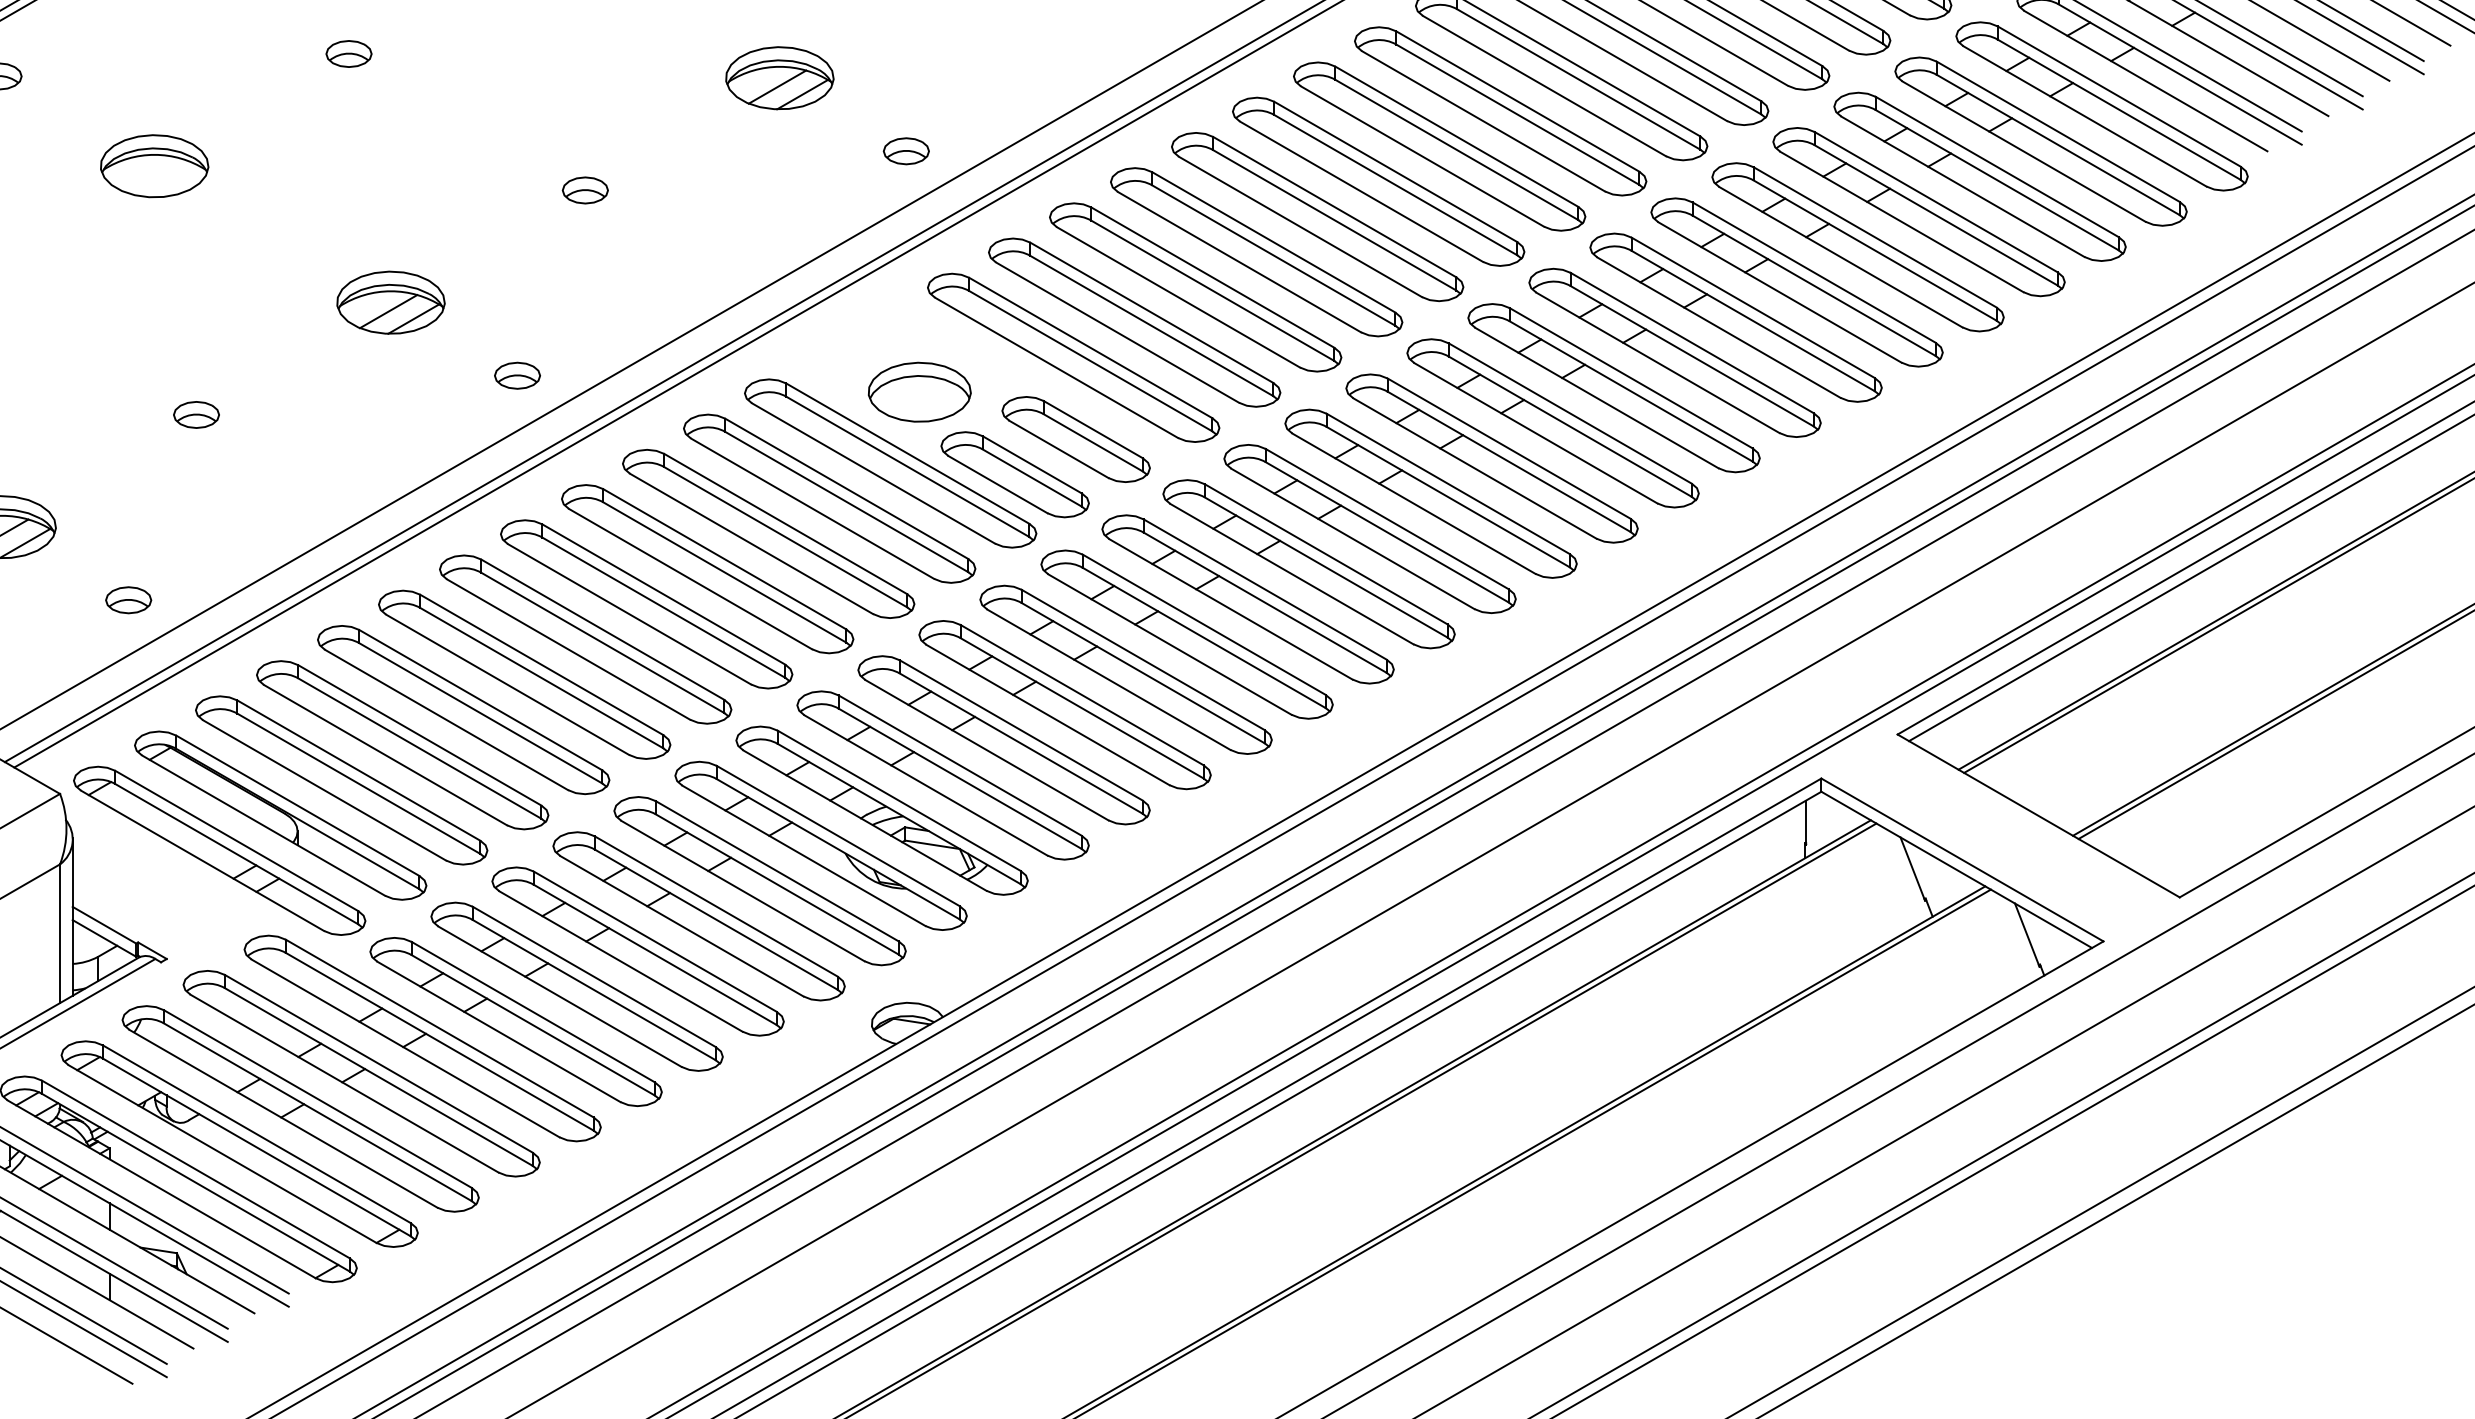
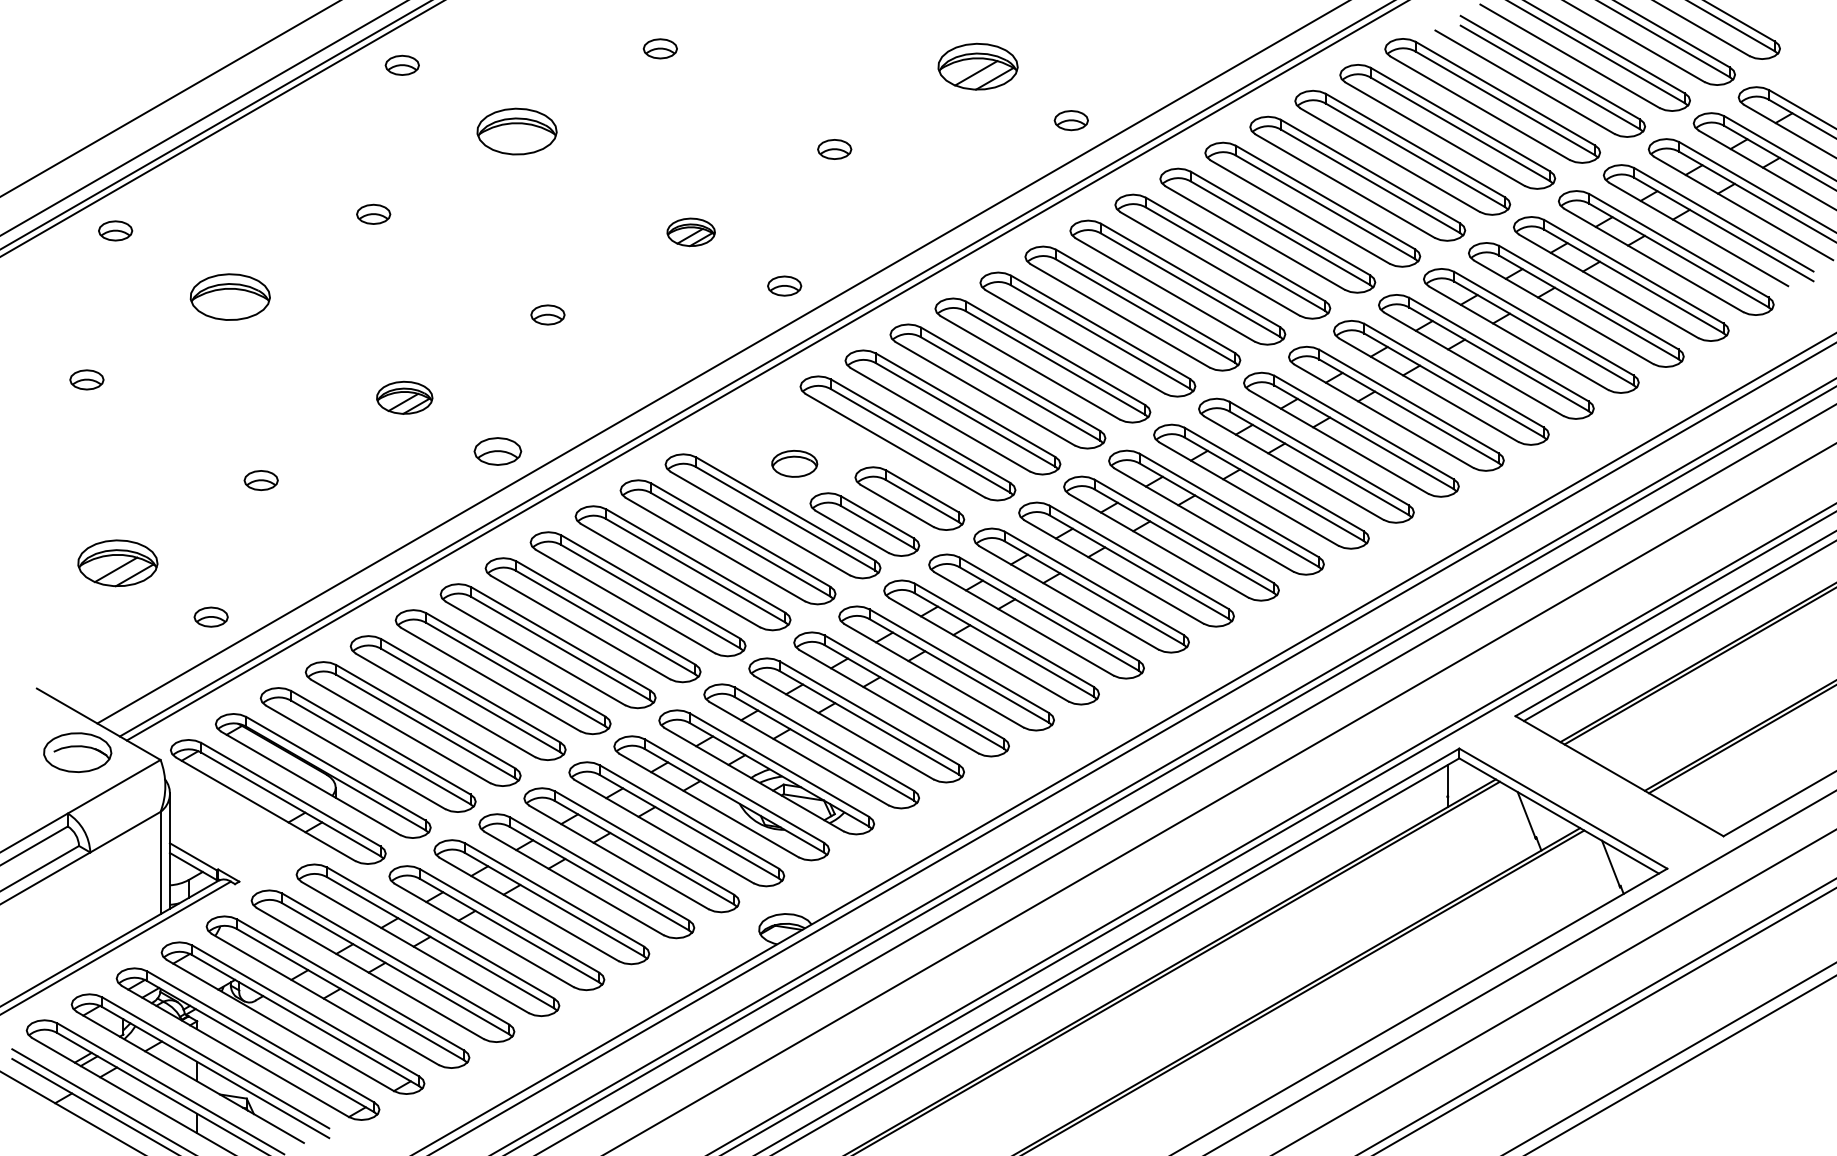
part: (778, 78) -> (690, 232), size x0.6
part: (390, 302) -> (404, 397), size x0.7
part: (516, 375) -> (497, 451), size x1.4
part: (919, 391) -> (794, 463), size x0.6

